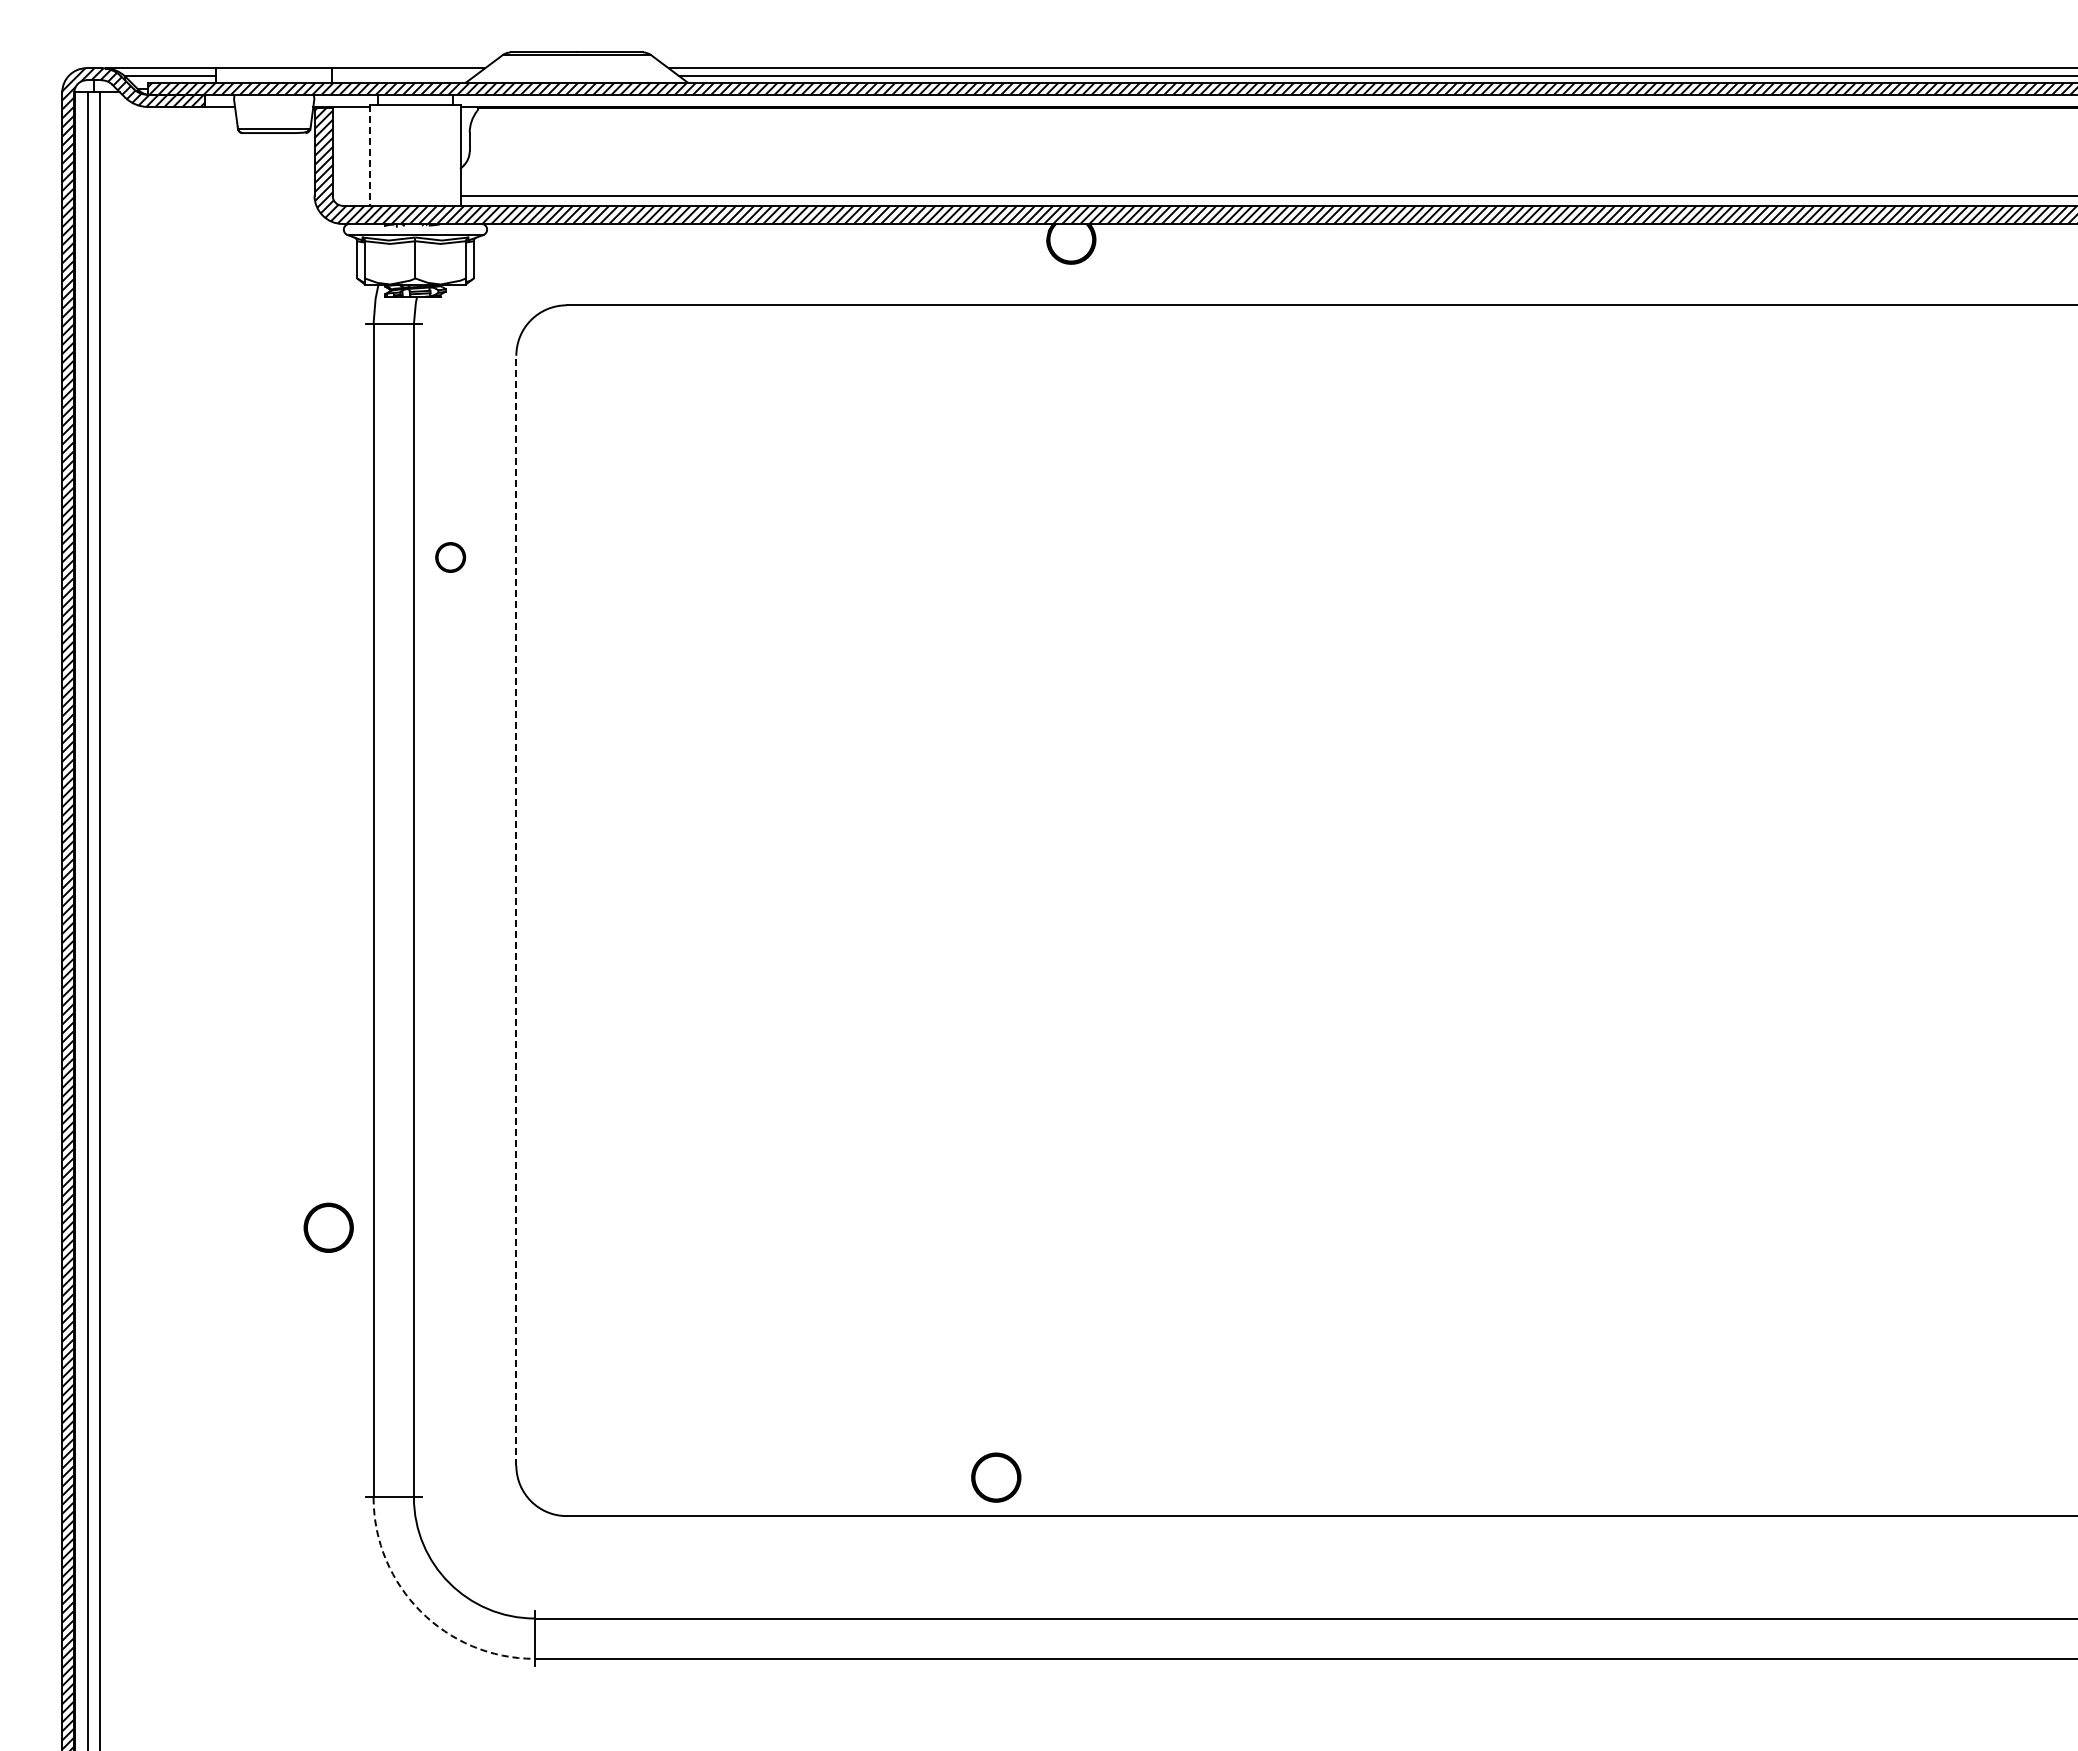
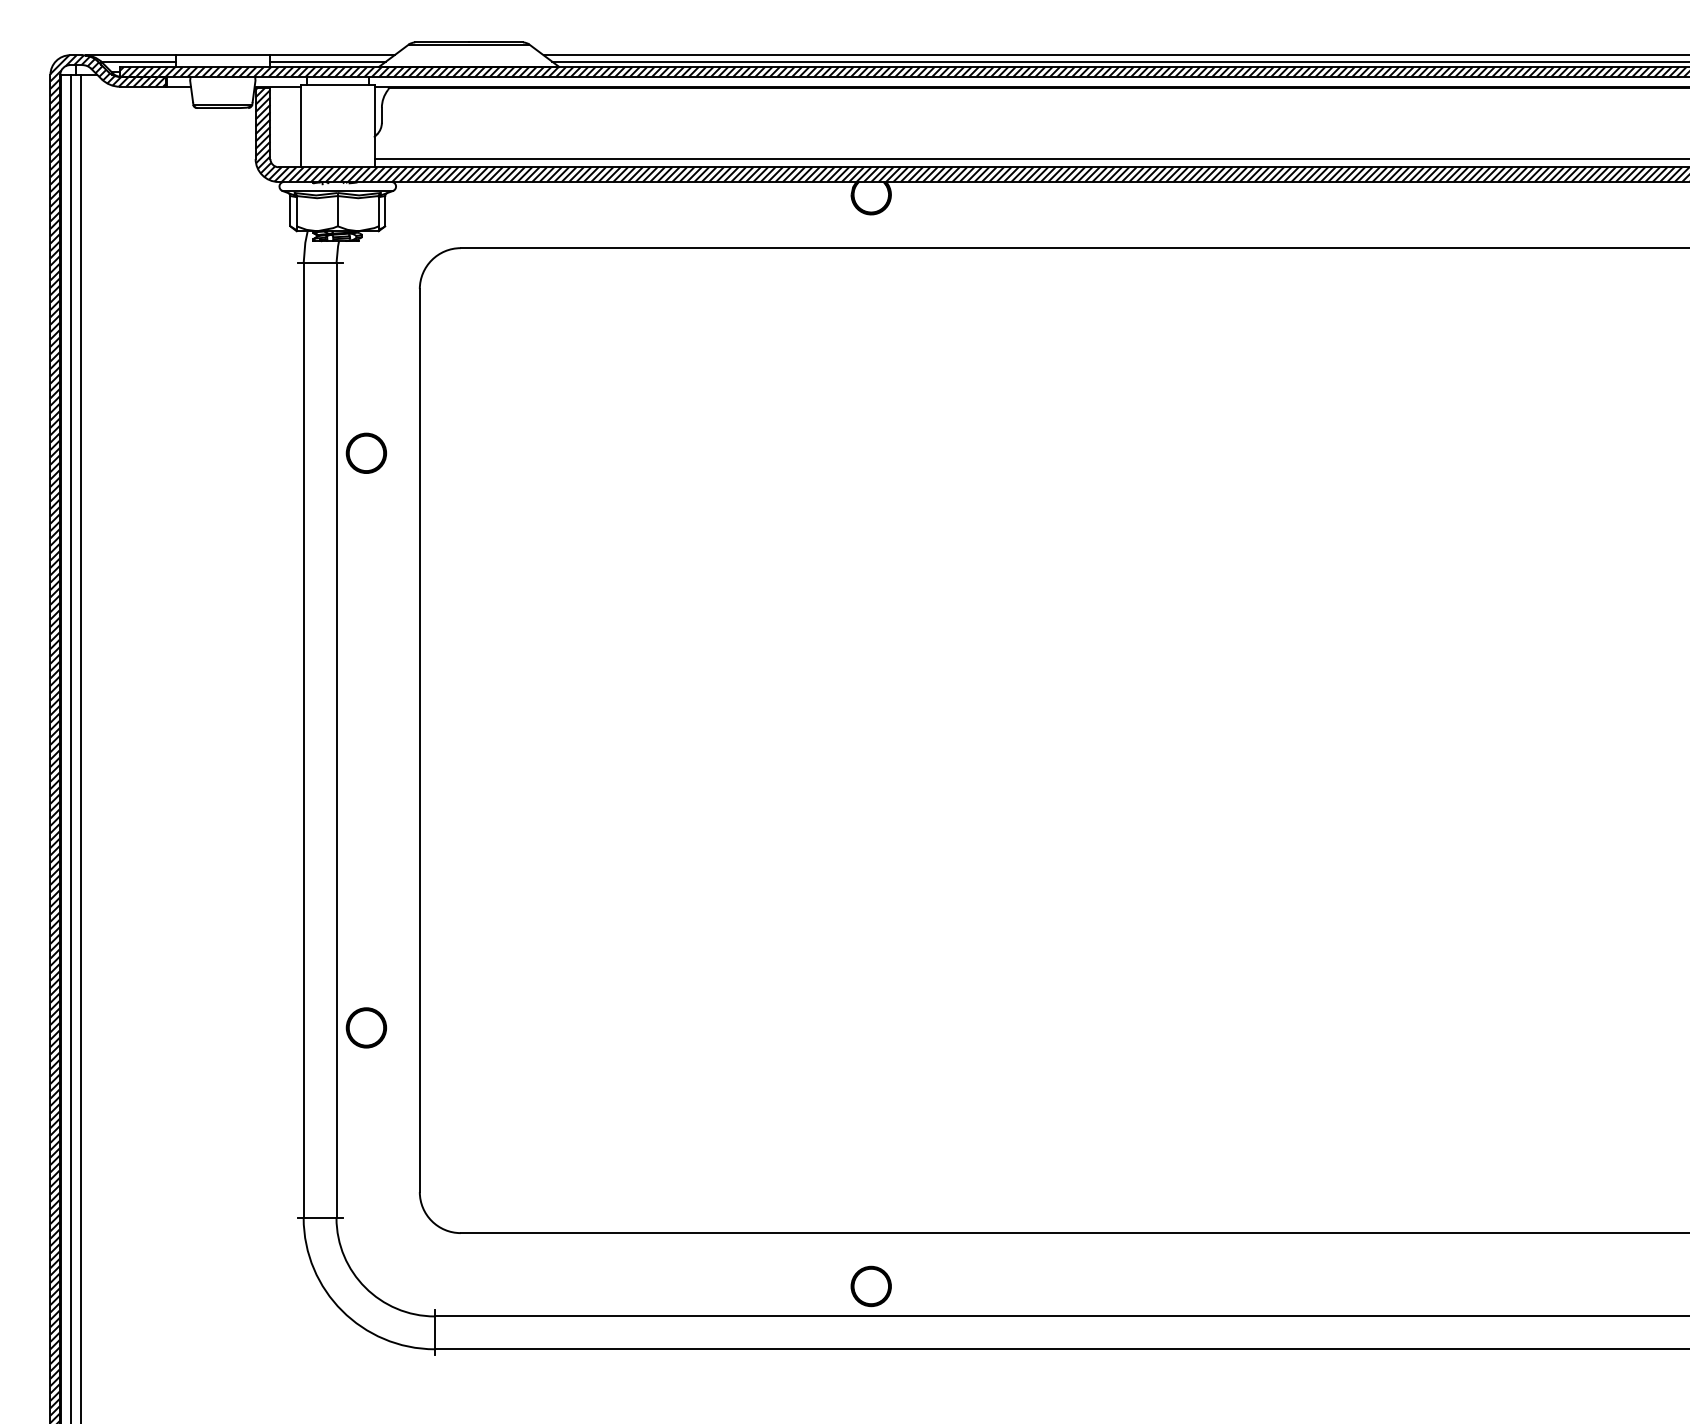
line: (403, 76) -> (328, 62), added
line: (370, 155) -> (301, 126), dashed -> solid
part: (450, 557) -> (366, 453), size x1.67
line: (516, 910) -> (419, 740), dashed -> solid
part: (328, 1227) -> (366, 1027), moved
part: (996, 1477) -> (871, 1286), moved
arc: (420, 1611) -> (341, 1310), dashed -> solid

